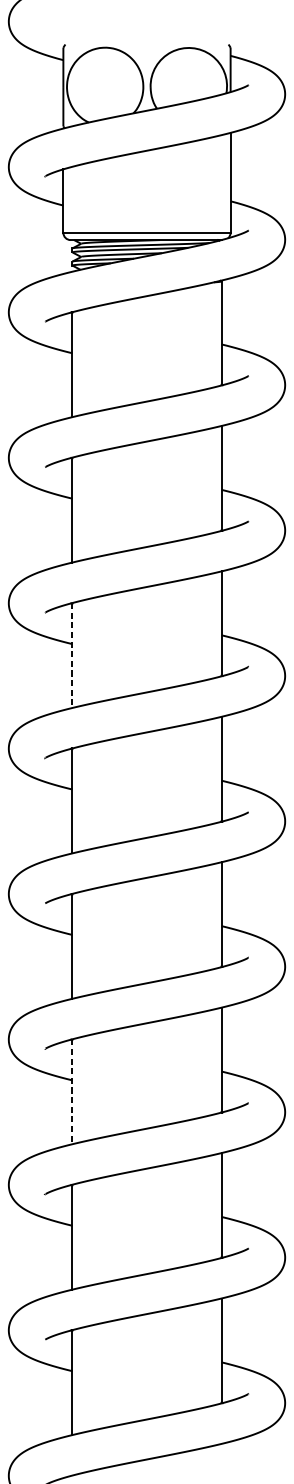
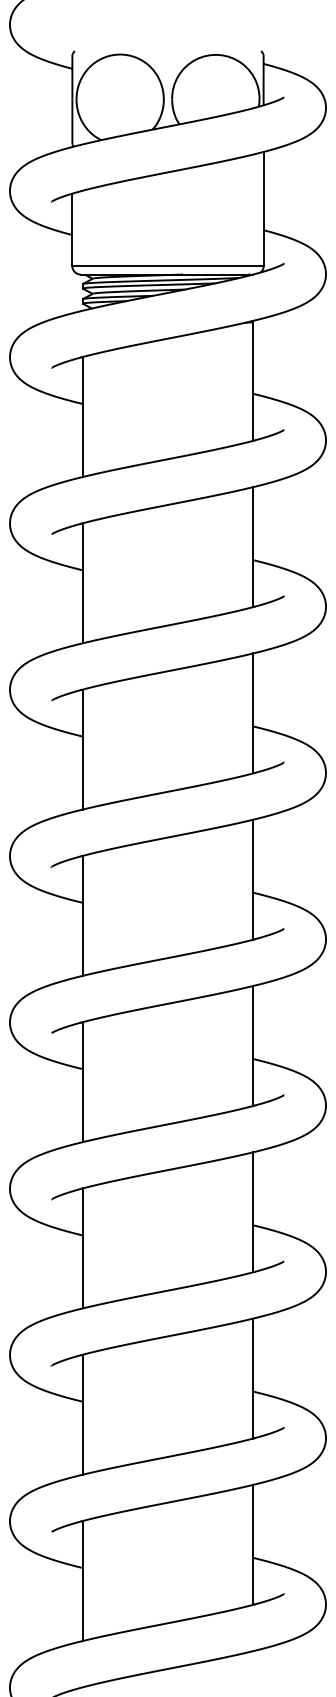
line: (72, 655) -> (82, 749), dashed -> solid
line: (72, 1091) -> (82, 1248), dashed -> solid

